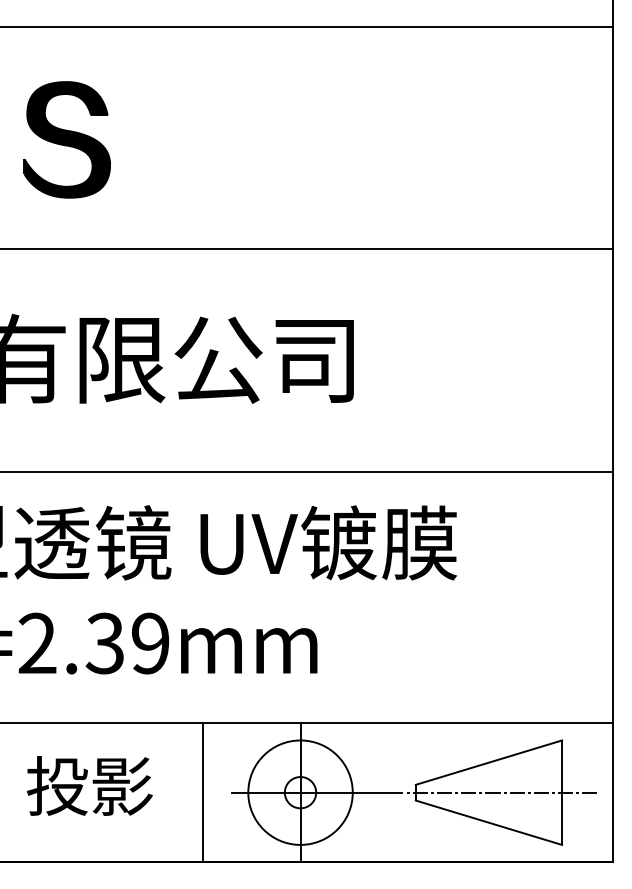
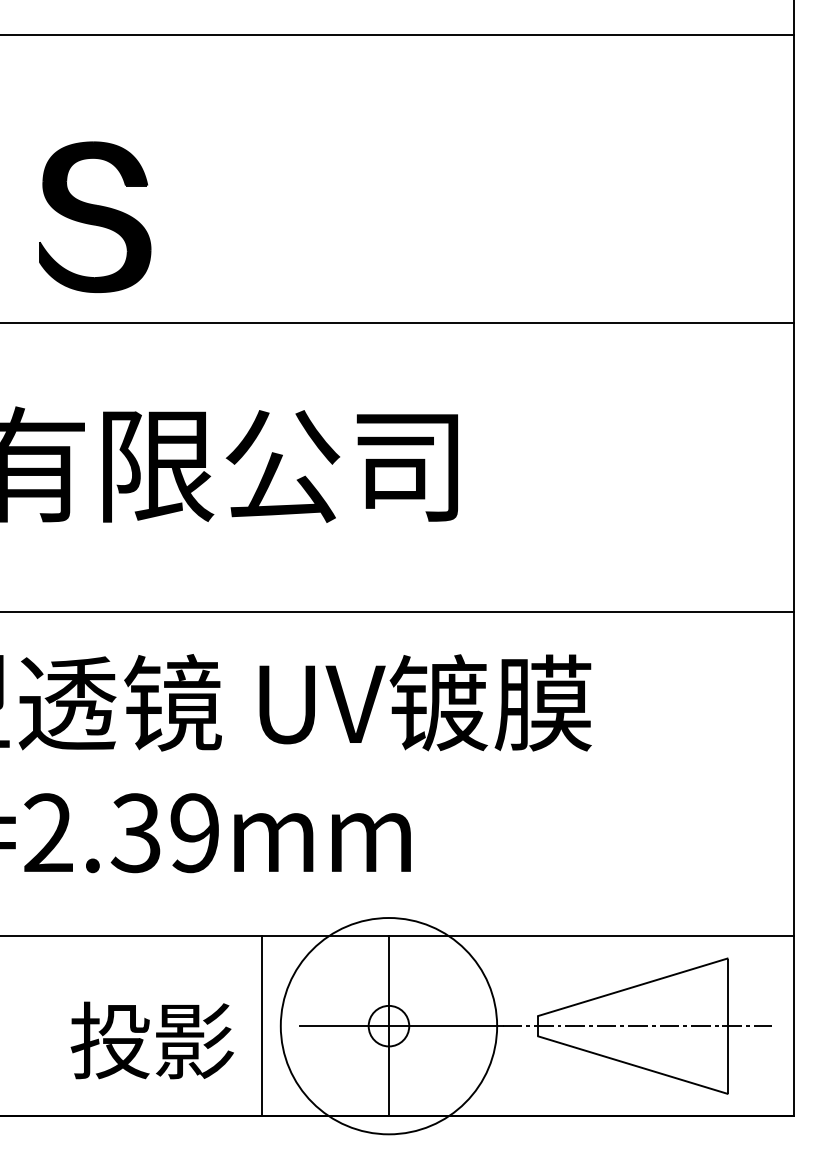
part: (67, 139) -> (95, 216), moved
text: (89, 785) -> (151, 1040), moved
circle: (300, 792) -> (388, 1025), size x1.6

